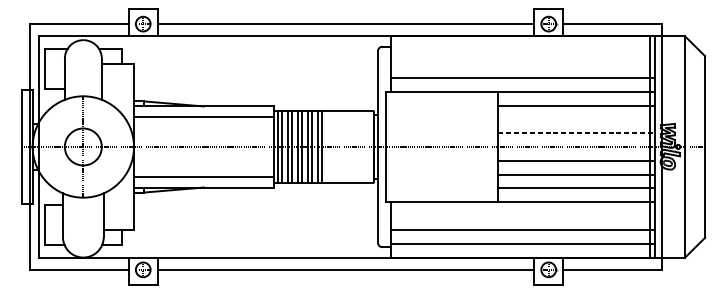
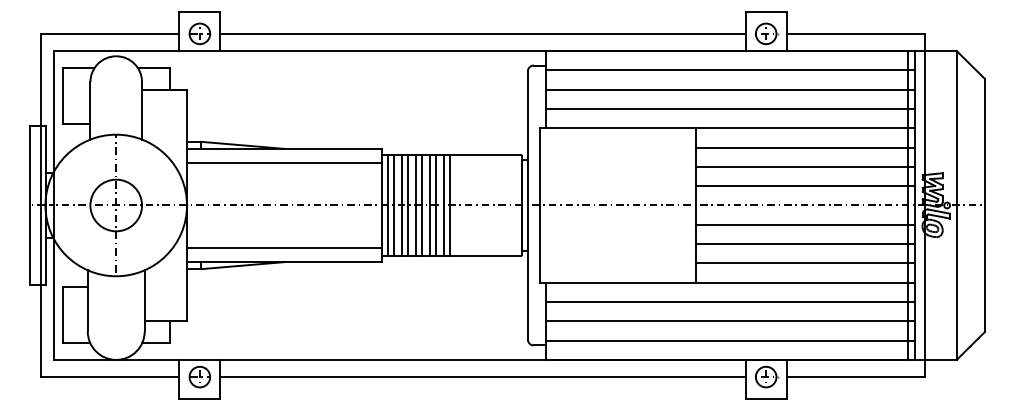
line: (523, 50) -> (730, 70), added
line: (523, 63) -> (730, 89), added
line: (576, 119) -> (805, 166), added
line: (576, 133) -> (805, 186), dashed -> solid
line: (523, 216) -> (730, 302), added

